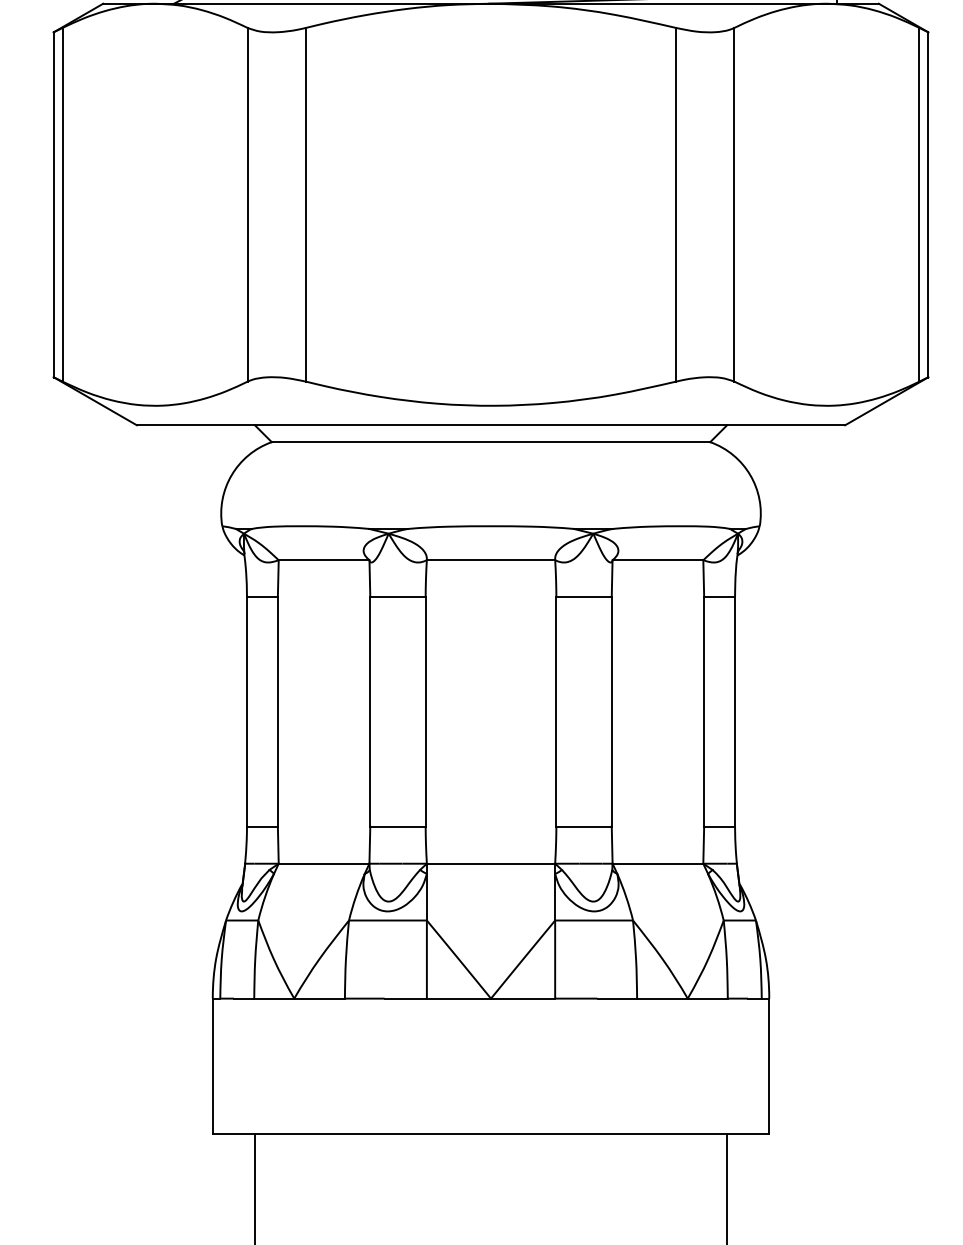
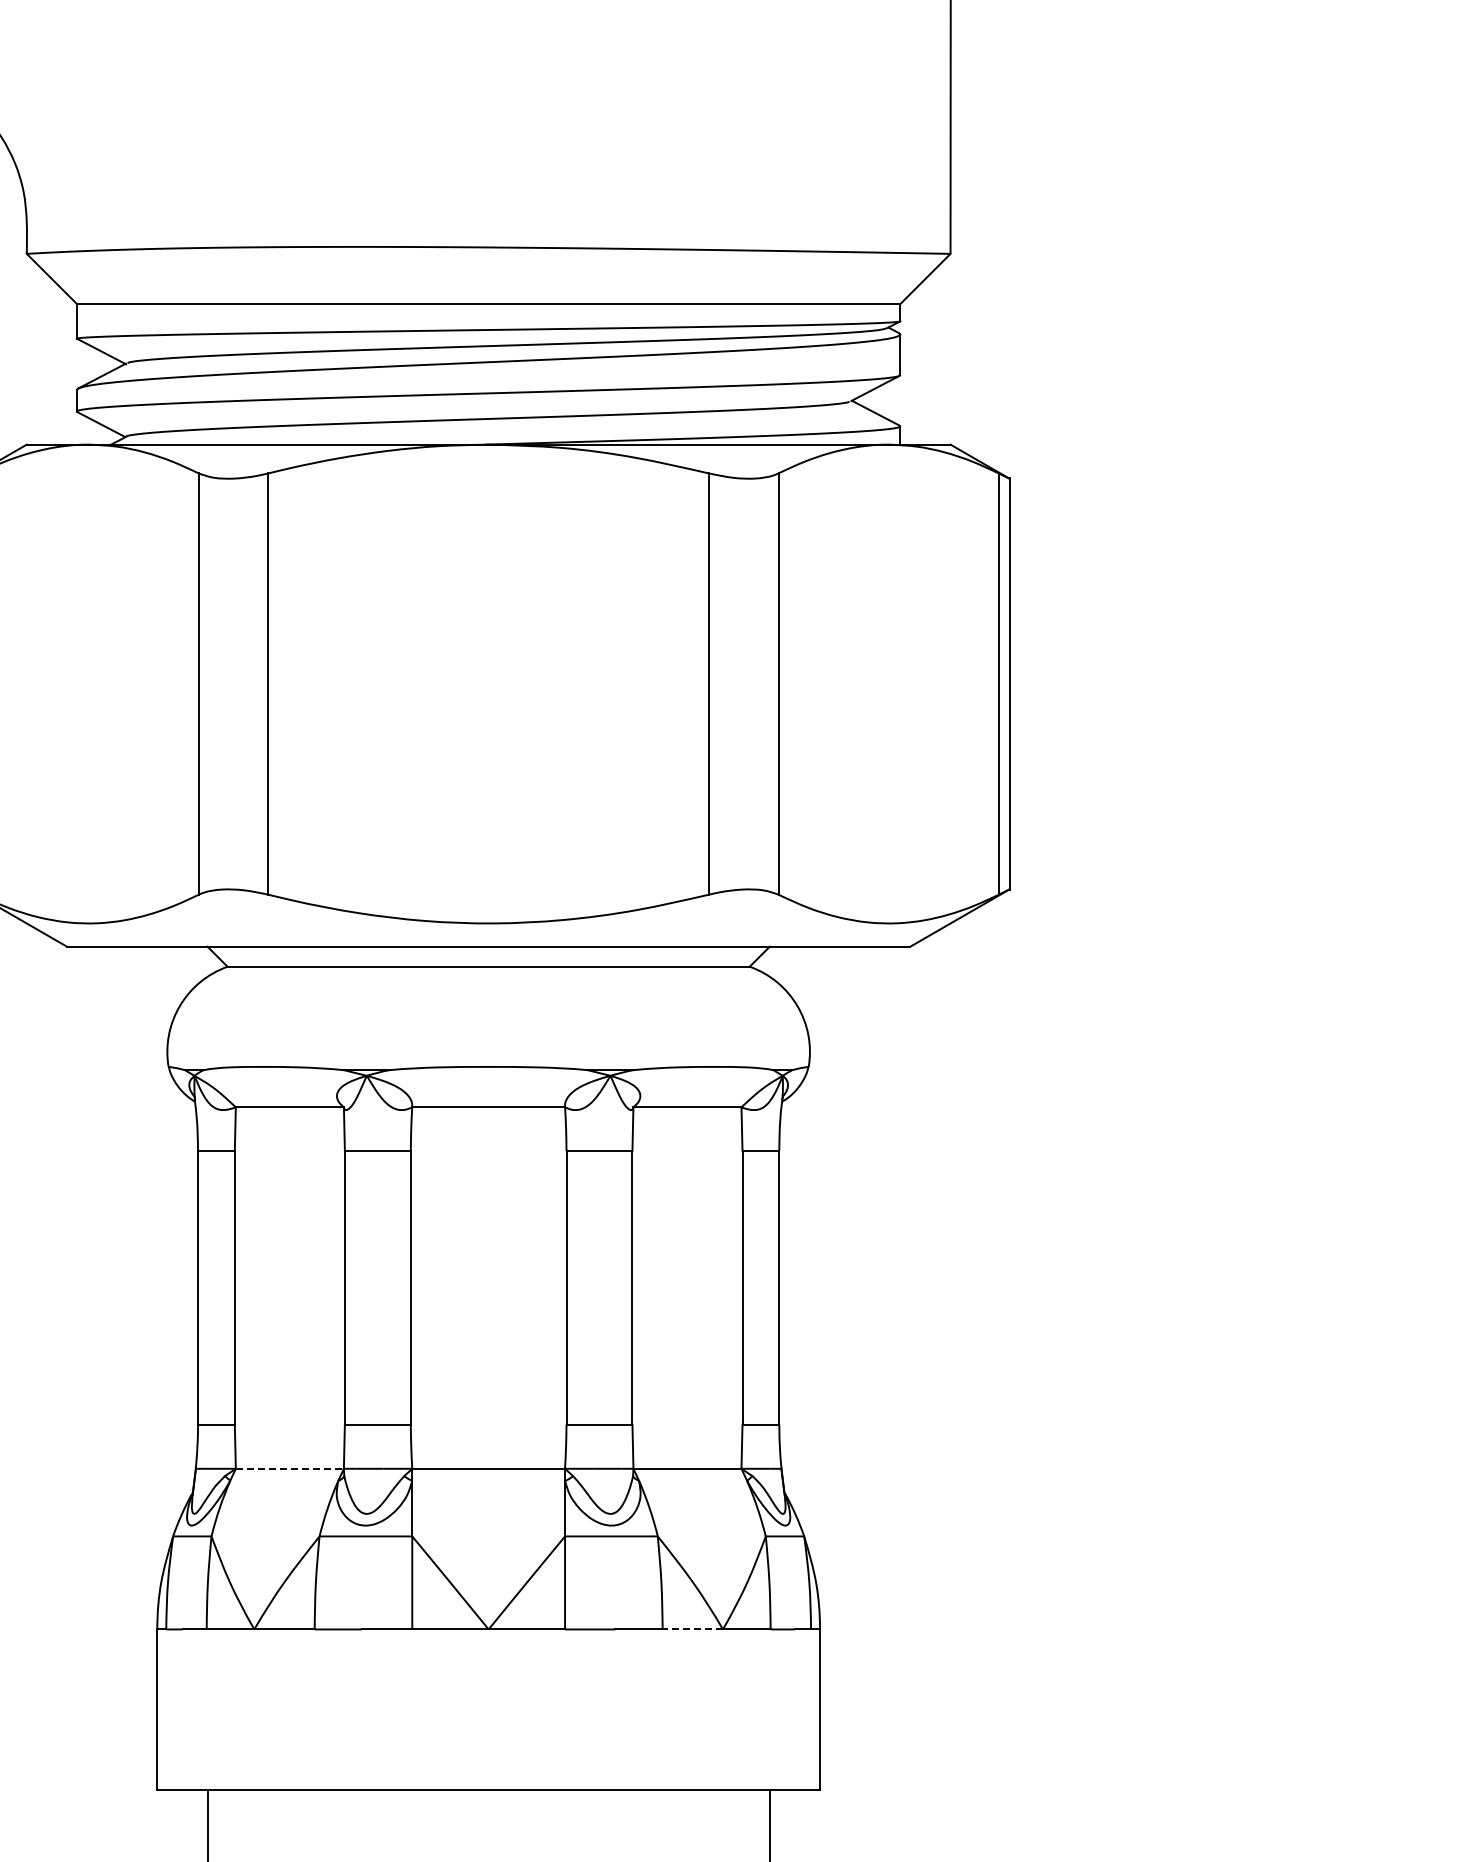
line: (324, 863) -> (290, 1468), solid -> dashed
line: (662, 998) -> (692, 1629), solid -> dashed

